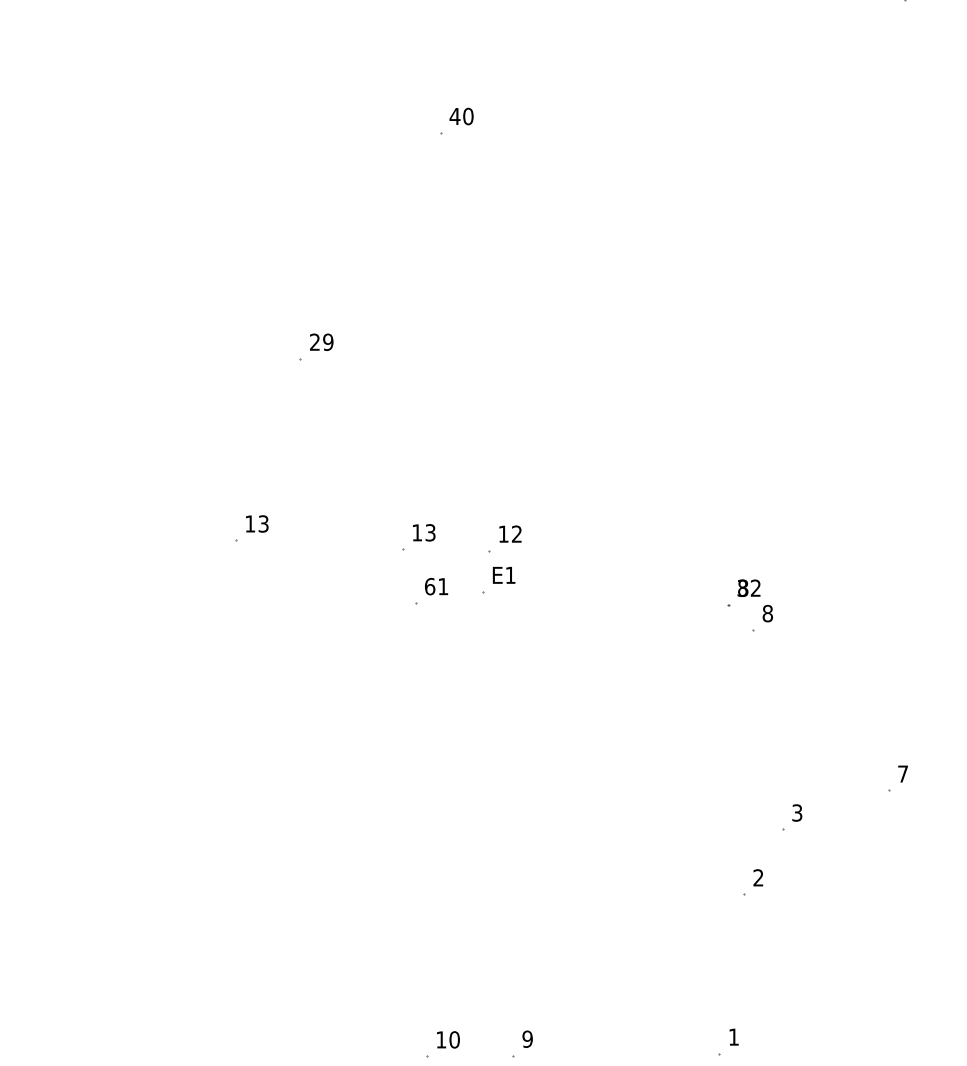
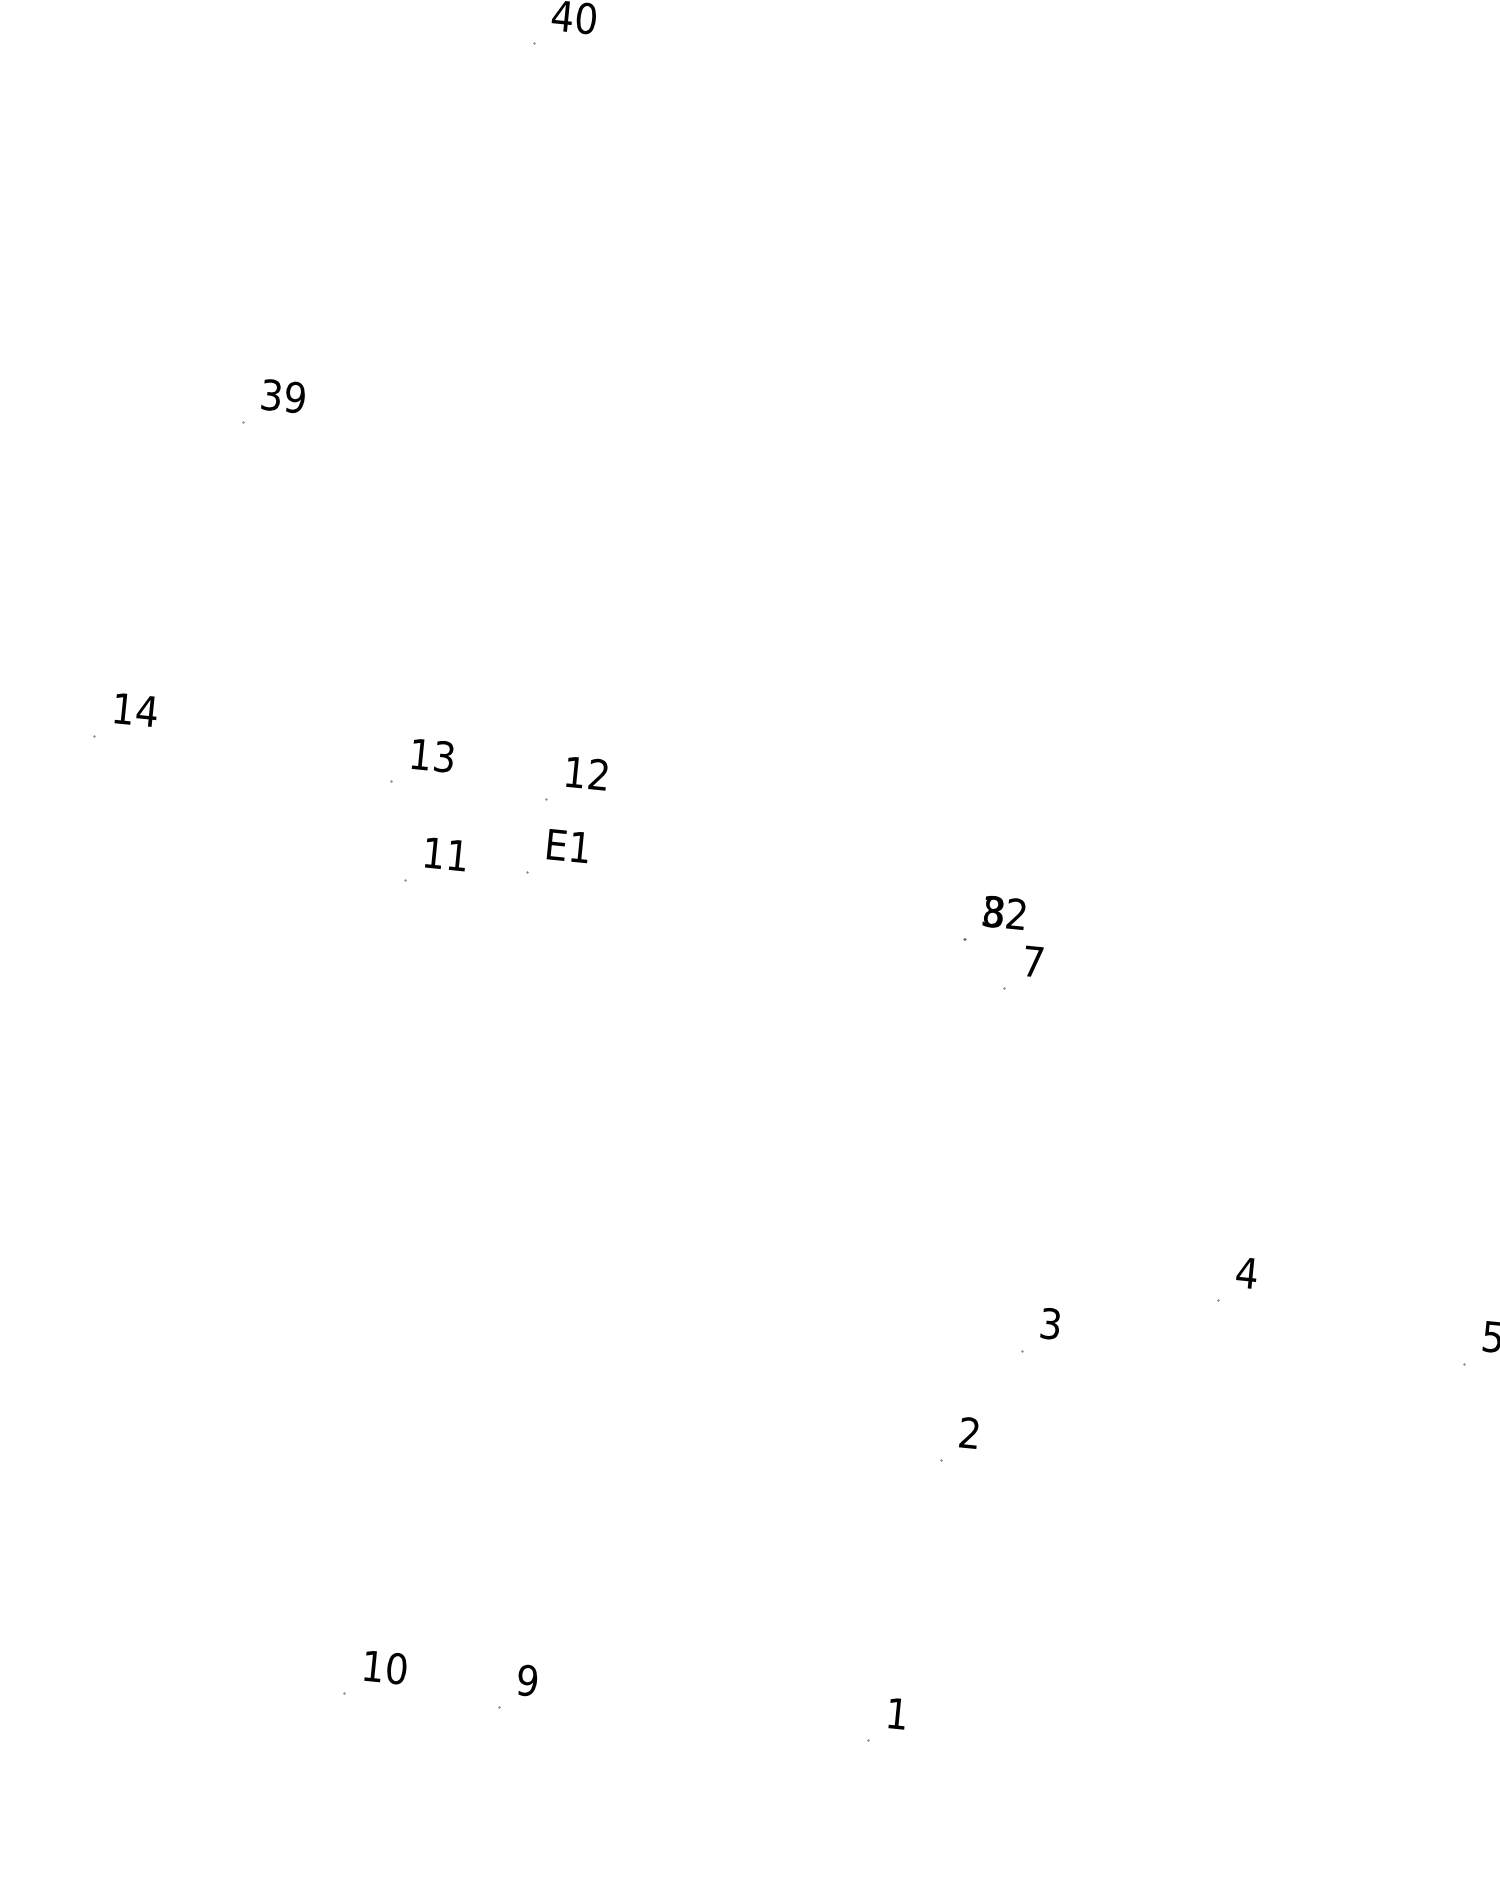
text: (314, 342) -> (270, 395), 29 -> 39
text: (263, 523) -> (146, 710), 13 -> 14
text: (430, 586) -> (434, 852), 61 -> 11
text: (767, 613) -> (1032, 961), 8 -> 7
text: (902, 773) -> (1245, 1271), 7 -> 4

